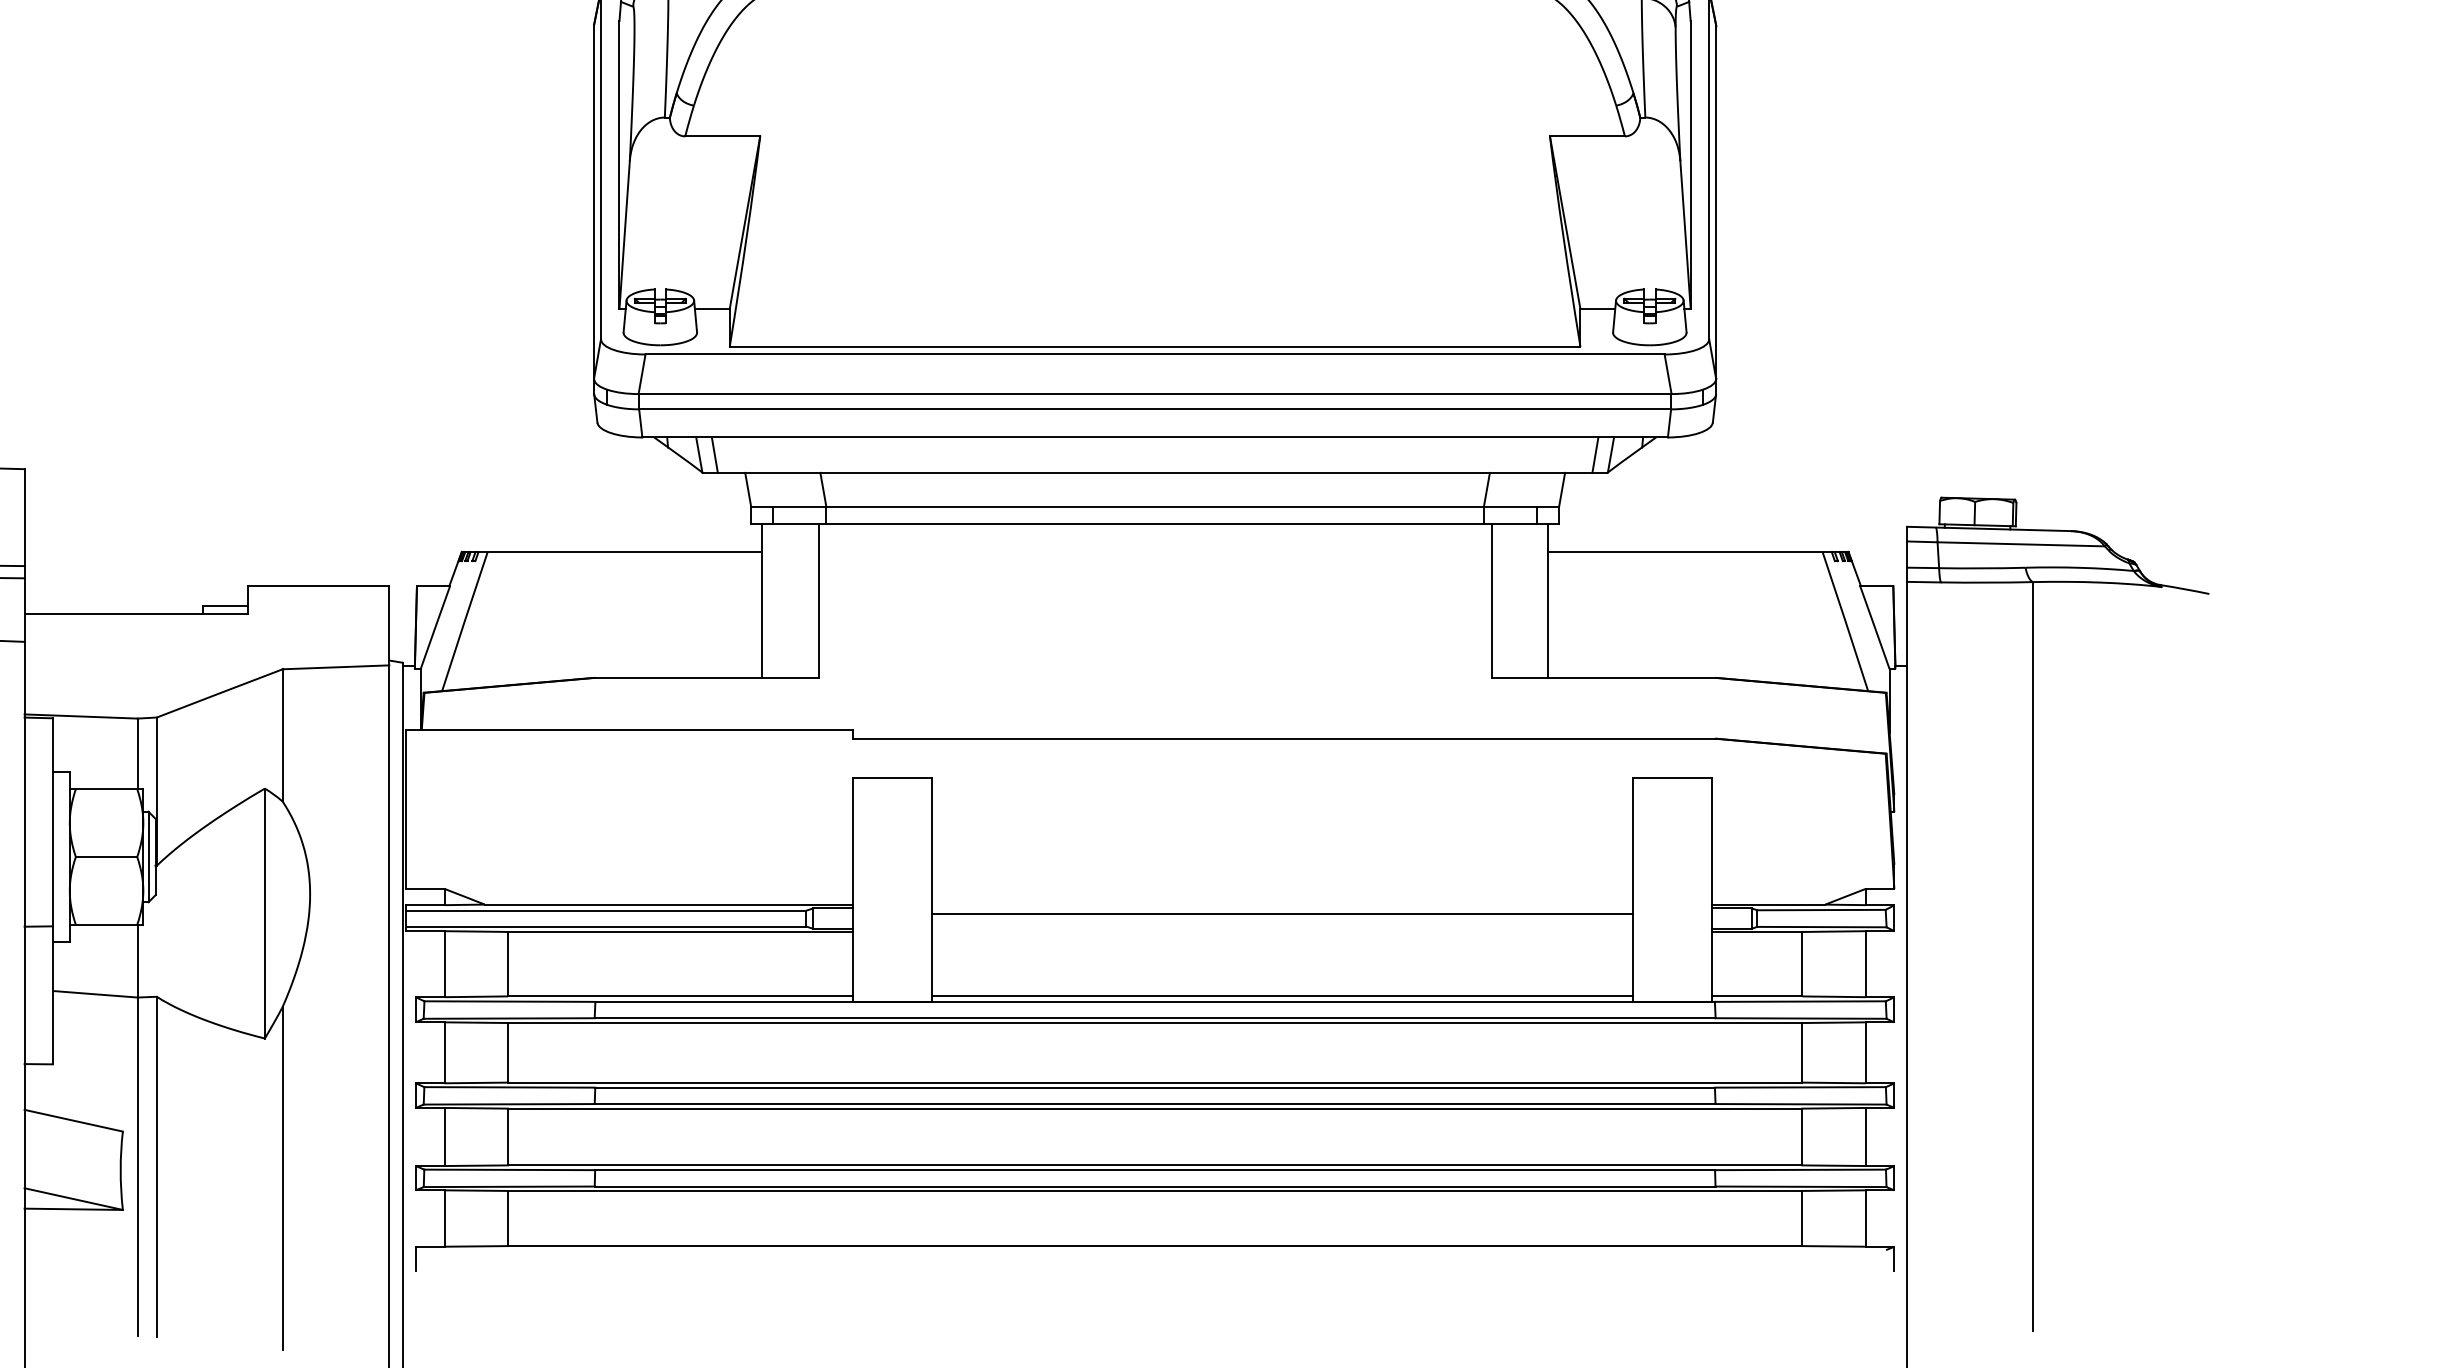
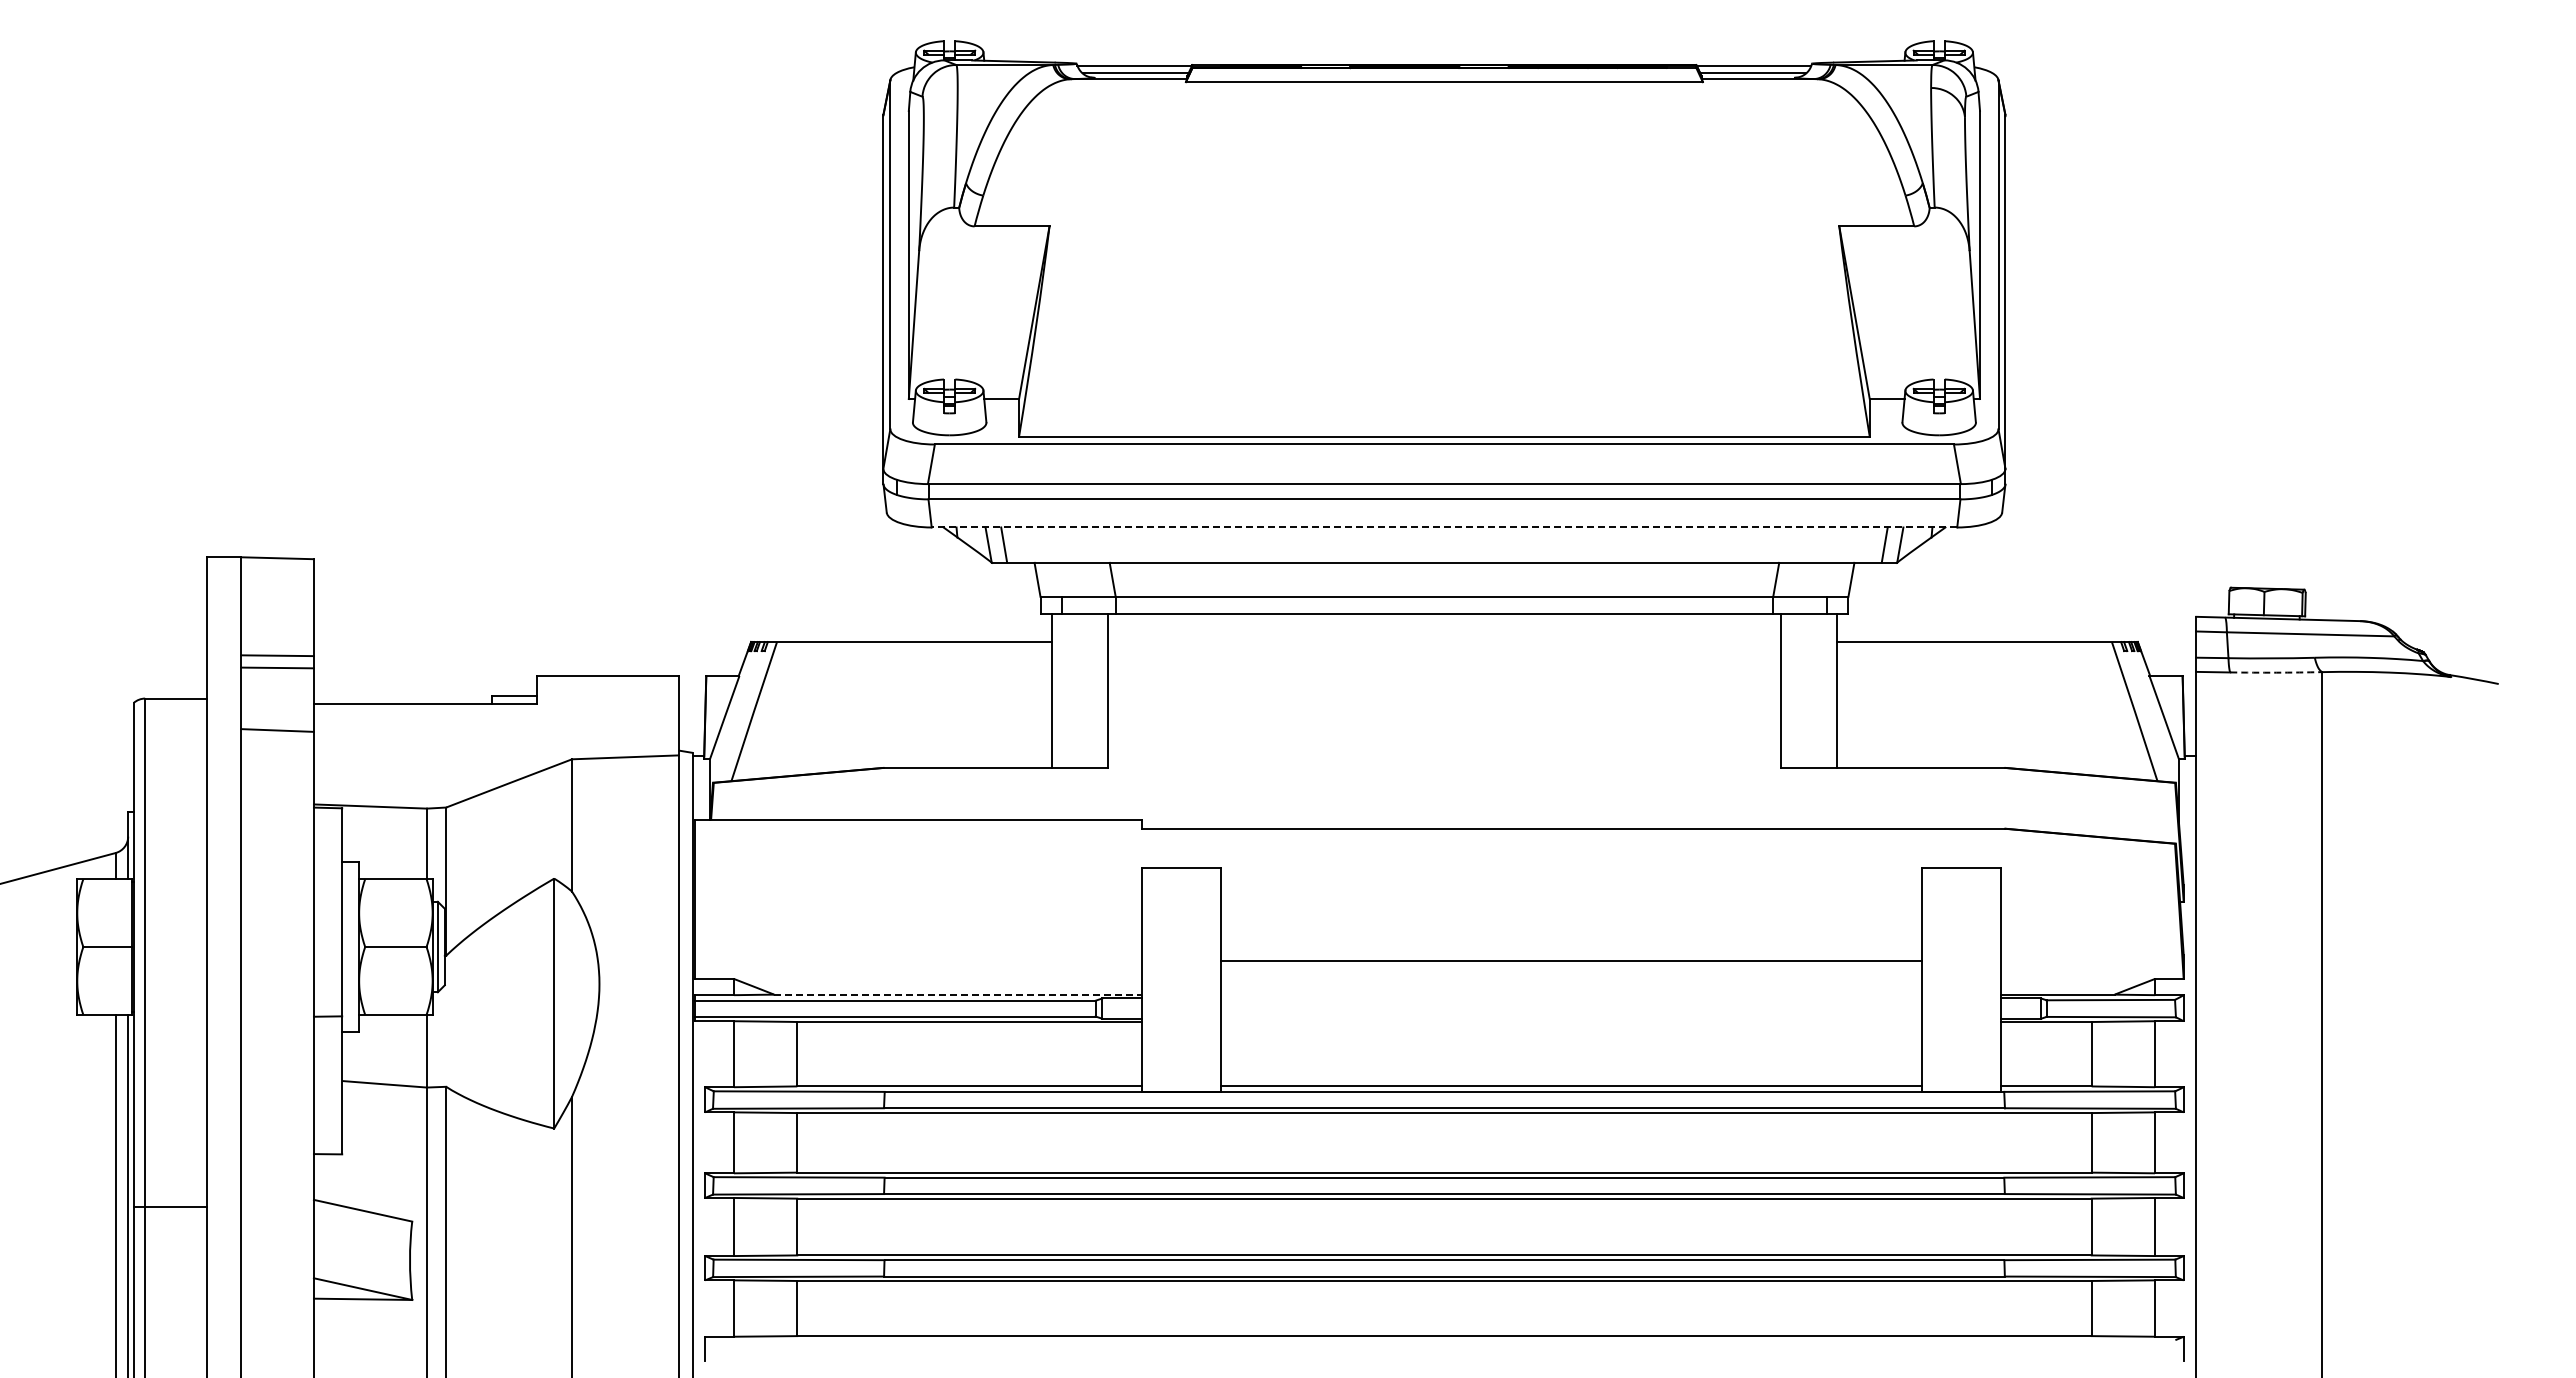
line: (1155, 437) -> (1444, 527), solid -> dashed
arc: (1987, 582) -> (2276, 672), solid -> dashed
line: (669, 904) -> (958, 994), solid -> dashed
line: (1282, 913) -> (1571, 960), moved

